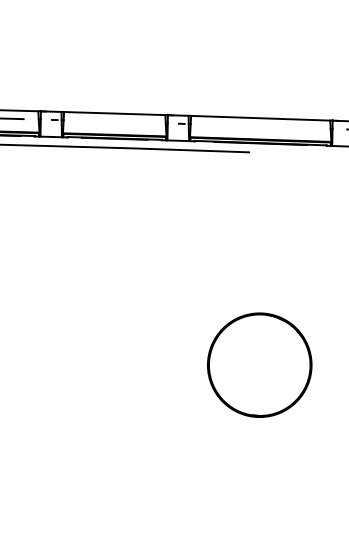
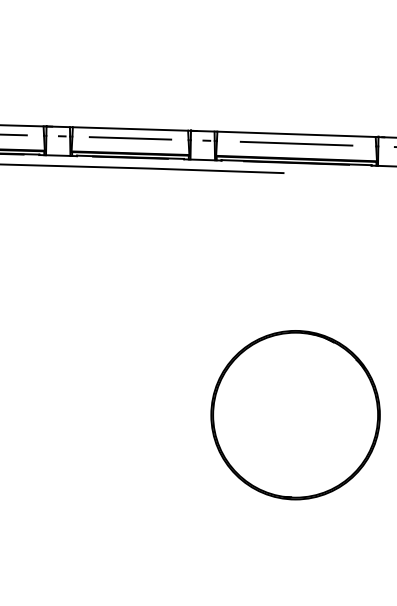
line: (114, 121) -> (130, 138), added
line: (260, 126) -> (296, 143), added
part: (259, 365) -> (295, 415), size x1.43

